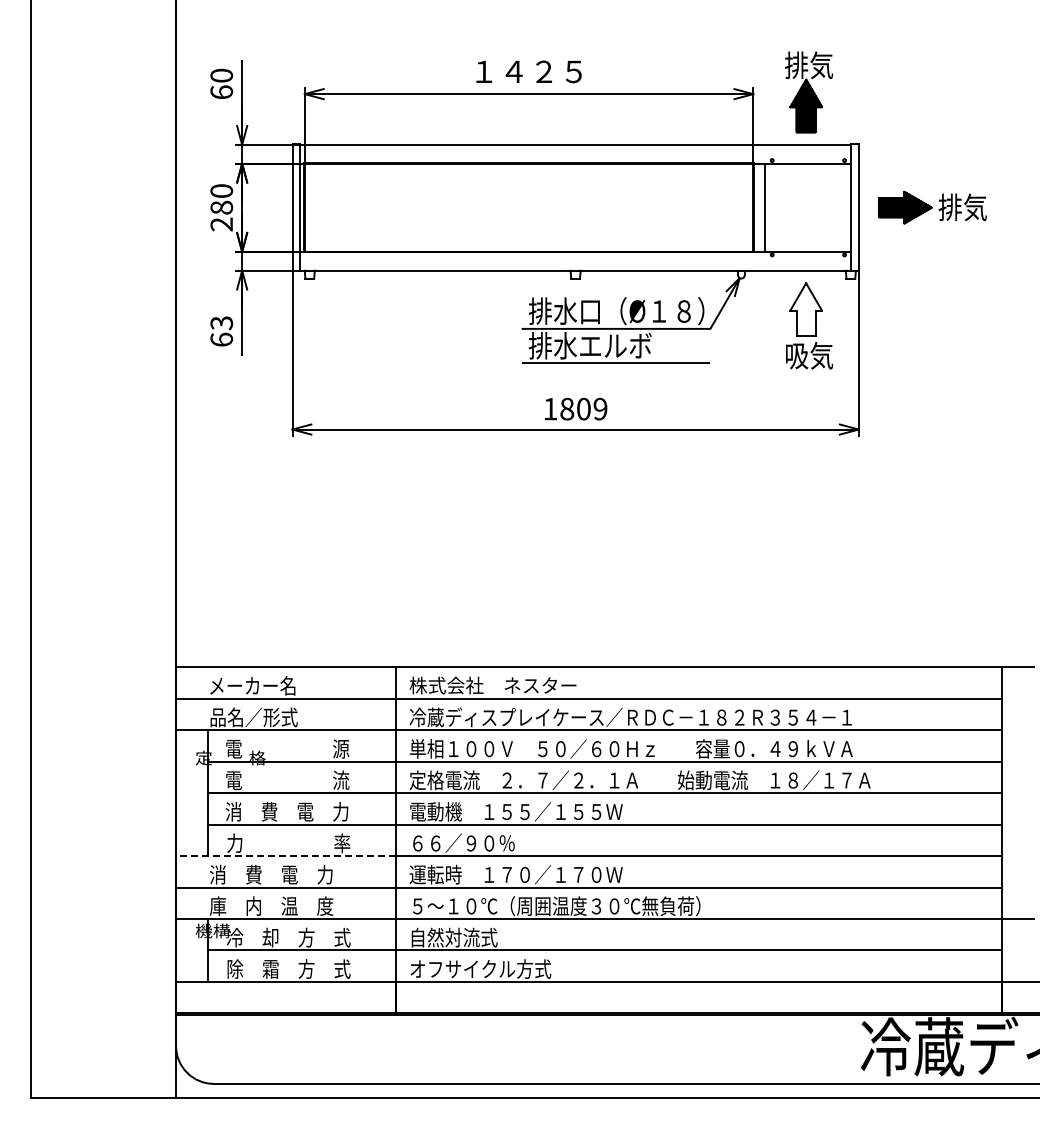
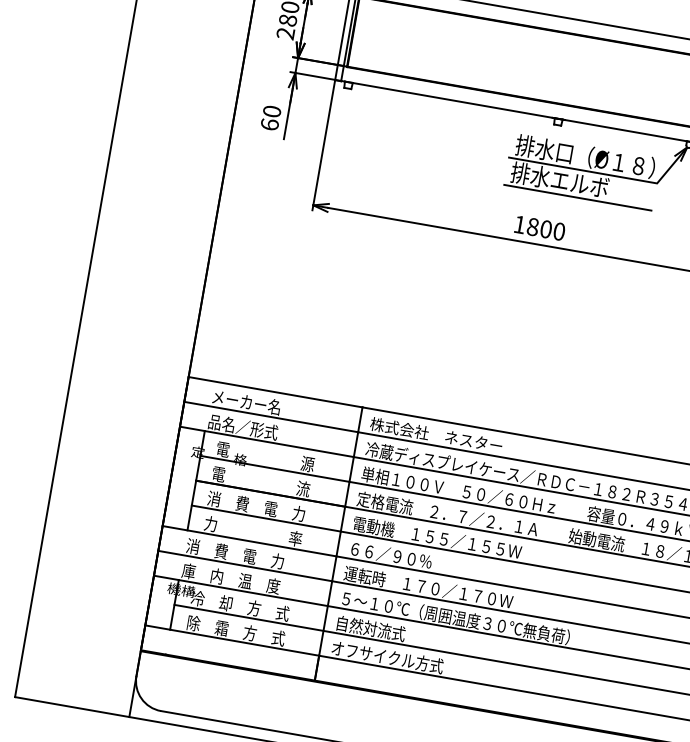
text: (221, 323) -> (271, 111), 63 -> 60
text: (600, 409) -> (559, 231), 1809 -> 1800
line: (285, 856) -> (248, 541), dashed -> solid

